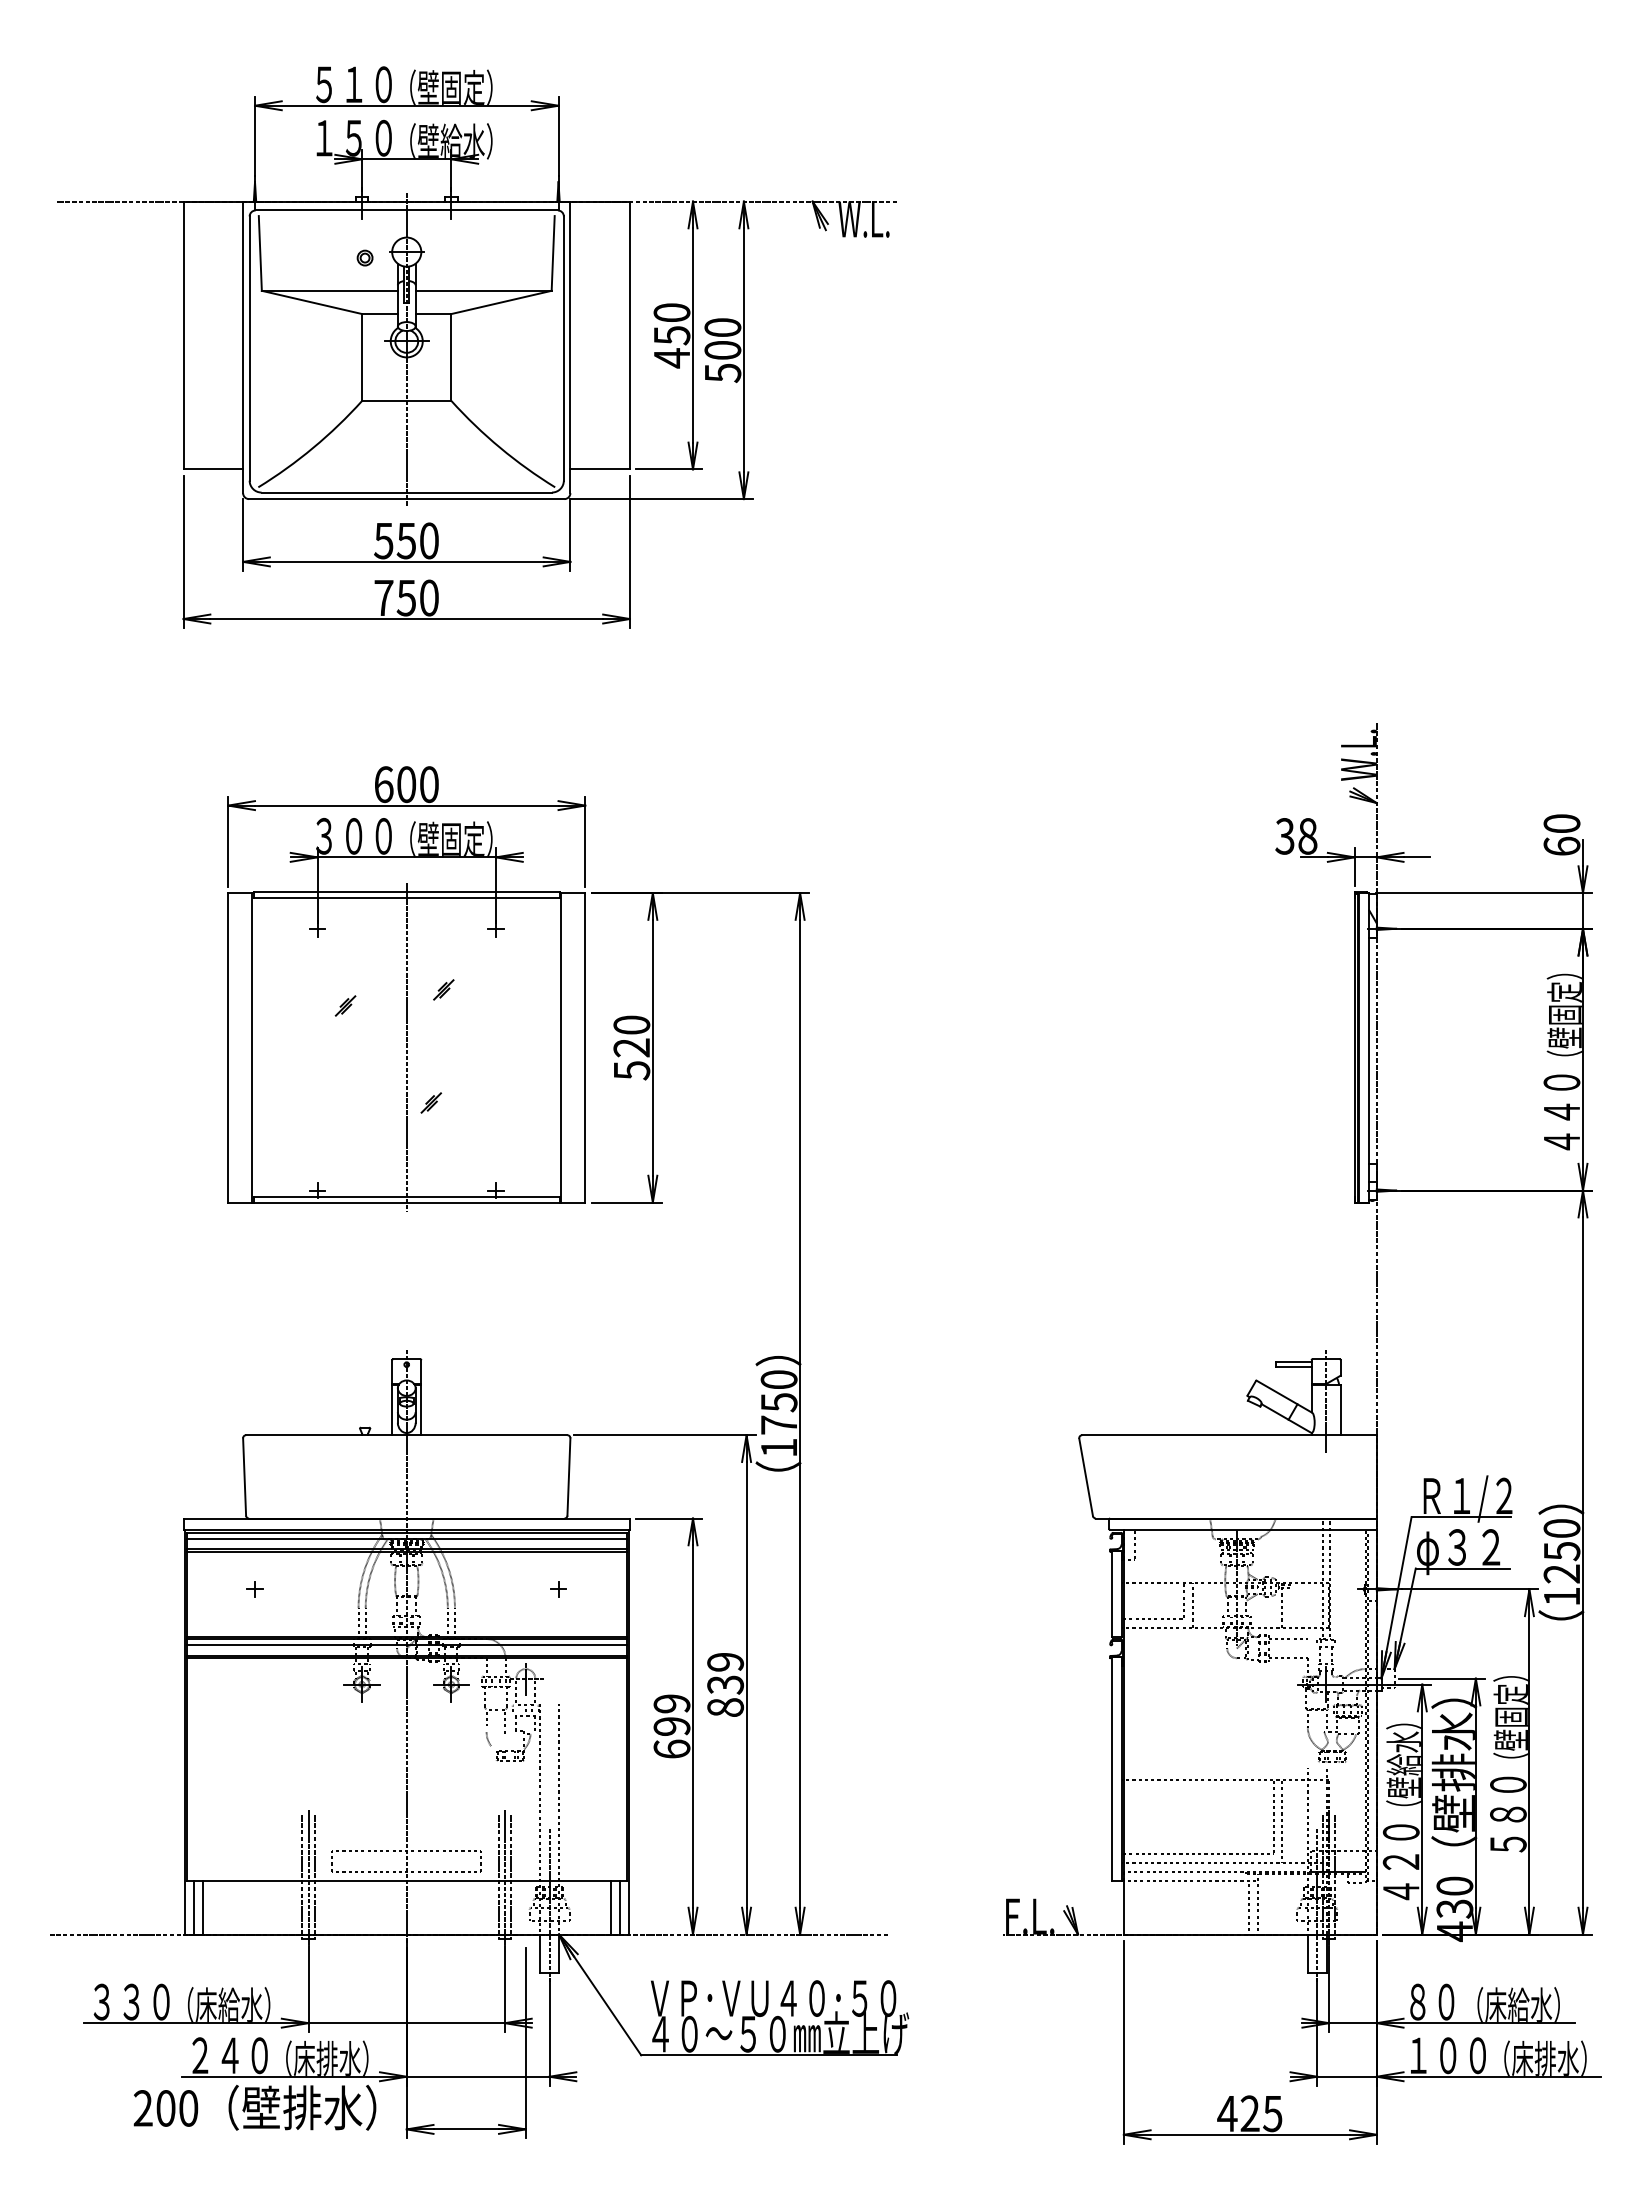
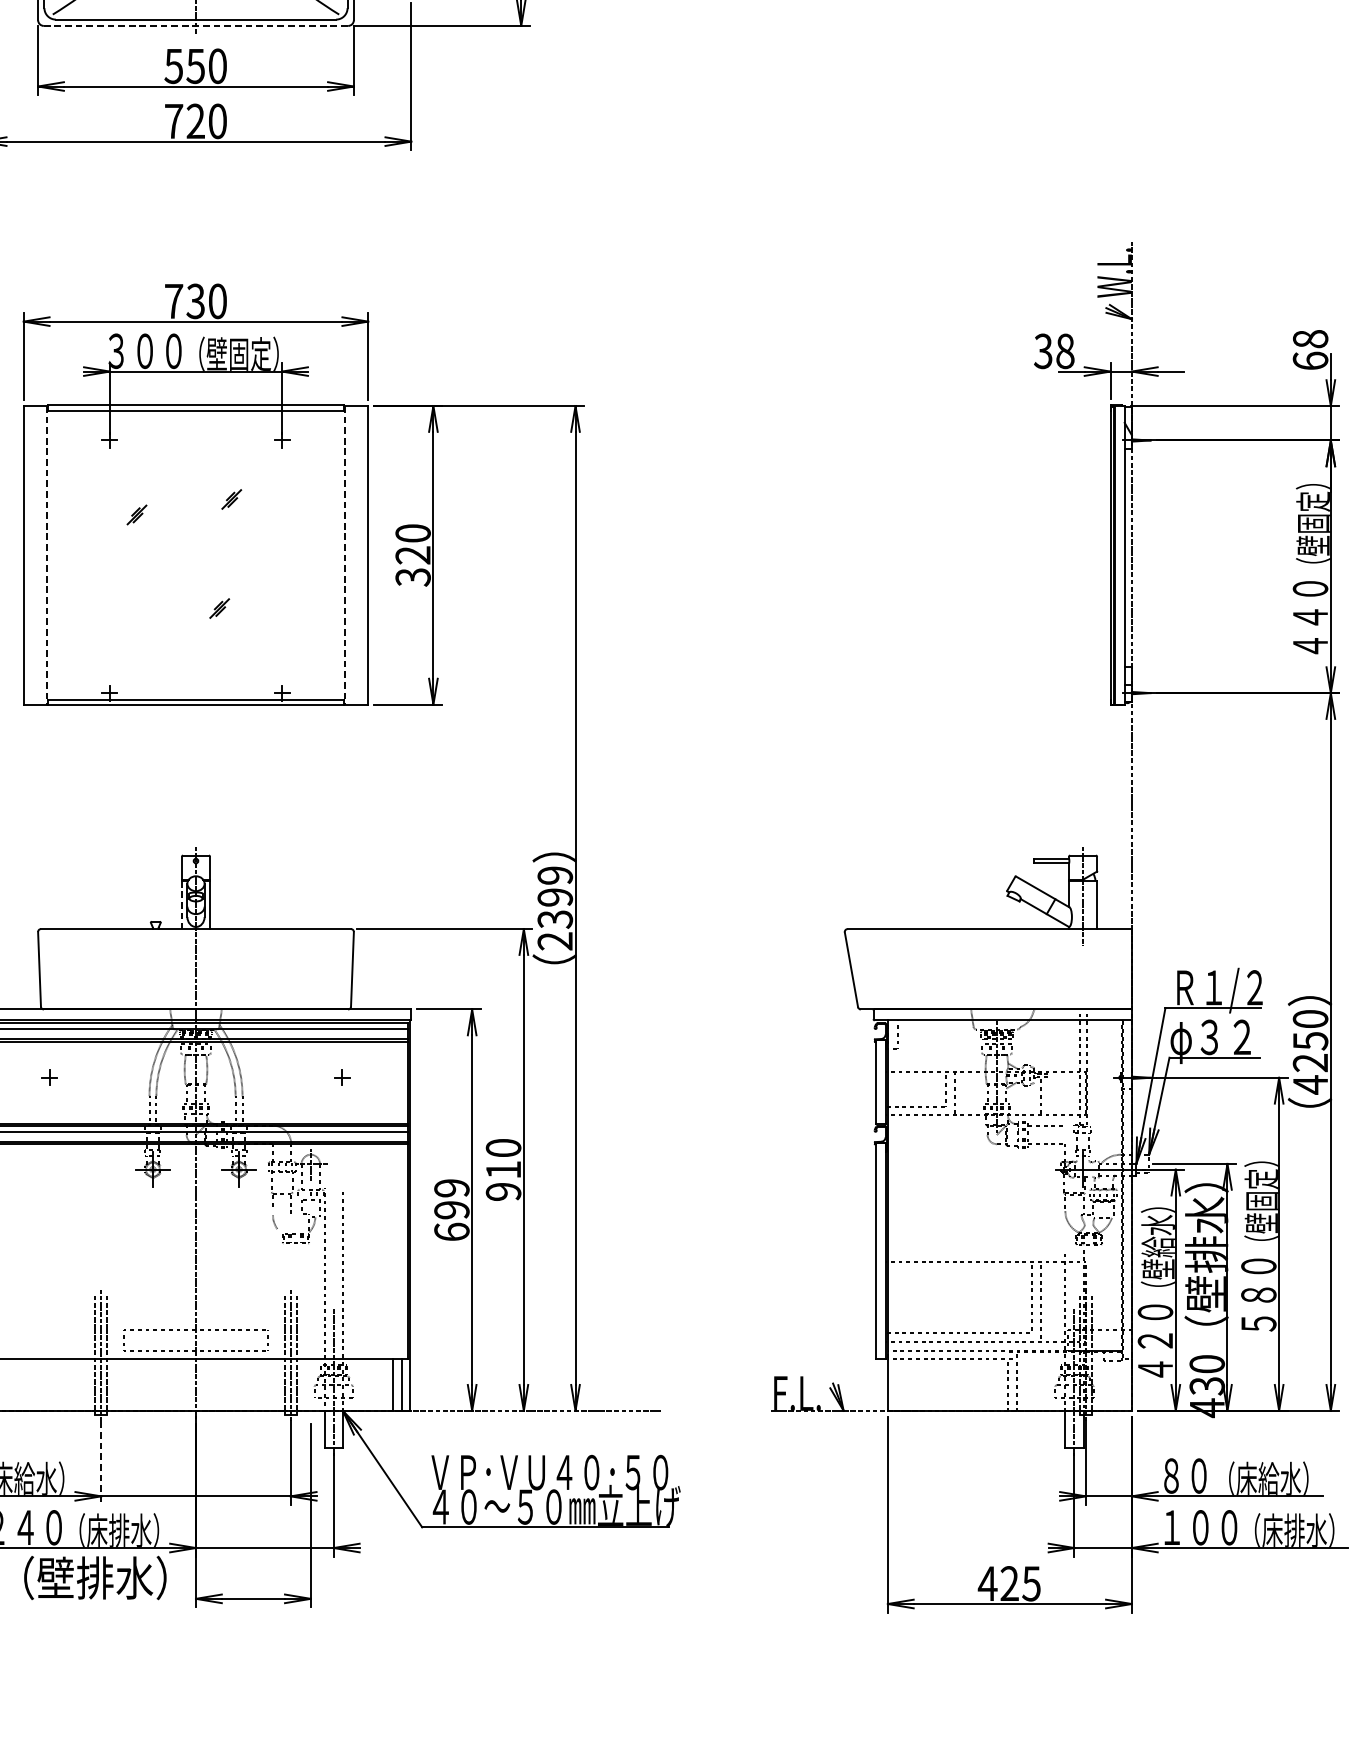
line: (406, 499) -> (195, 26), solid -> dashed
text: (405, 597) -> (194, 120), 750 -> 720
text: (395, 784) -> (185, 301), 600 -> 730
text: (1561, 823) -> (1310, 338), 60 -> 68
line: (252, 1047) -> (47, 555), solid -> dashed
line: (406, 1047) -> (195, 555), removed
line: (561, 1047) -> (345, 555), solid -> dashed
text: (631, 1070) -> (412, 577), 520 -> 320
line: (392, 1410) -> (182, 905), solid -> dashed
text: (778, 1413) -> (554, 908), 1750 -> 2399
text: (1561, 1596) -> (1310, 1084), 1250 -> 4250
text: (725, 1684) -> (503, 1169), 839 -> 910
line: (308, 1989) -> (101, 1463), solid -> dashed

